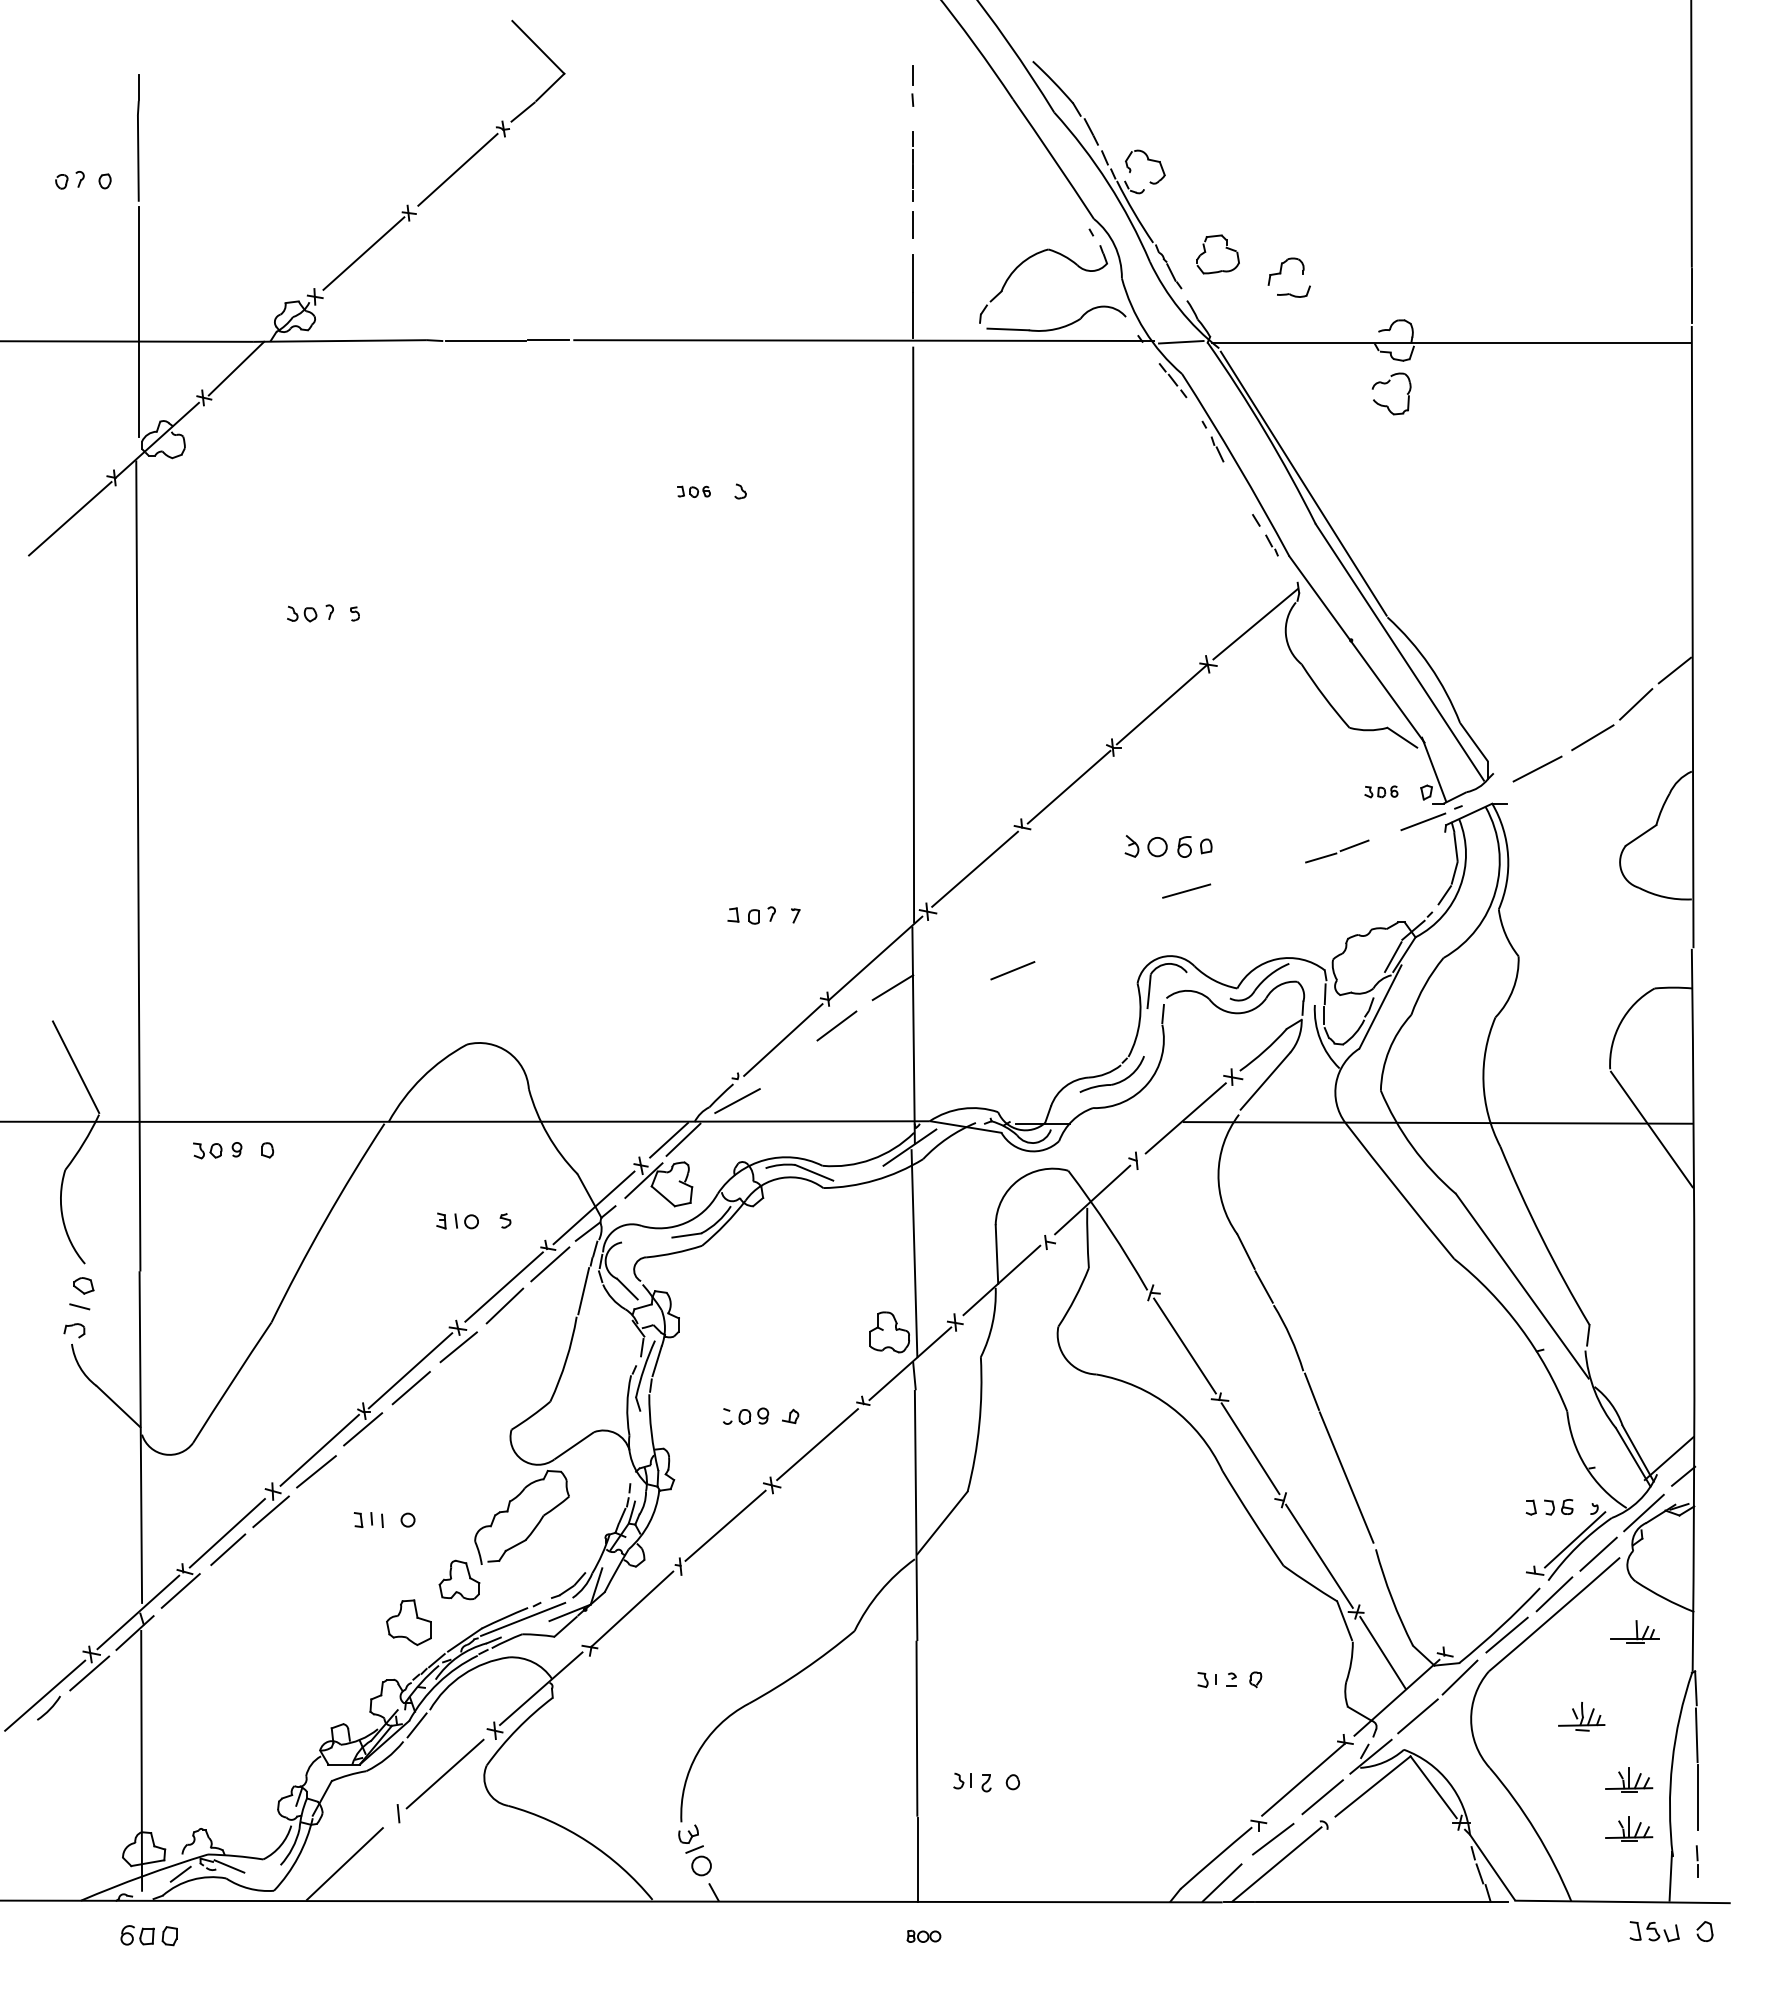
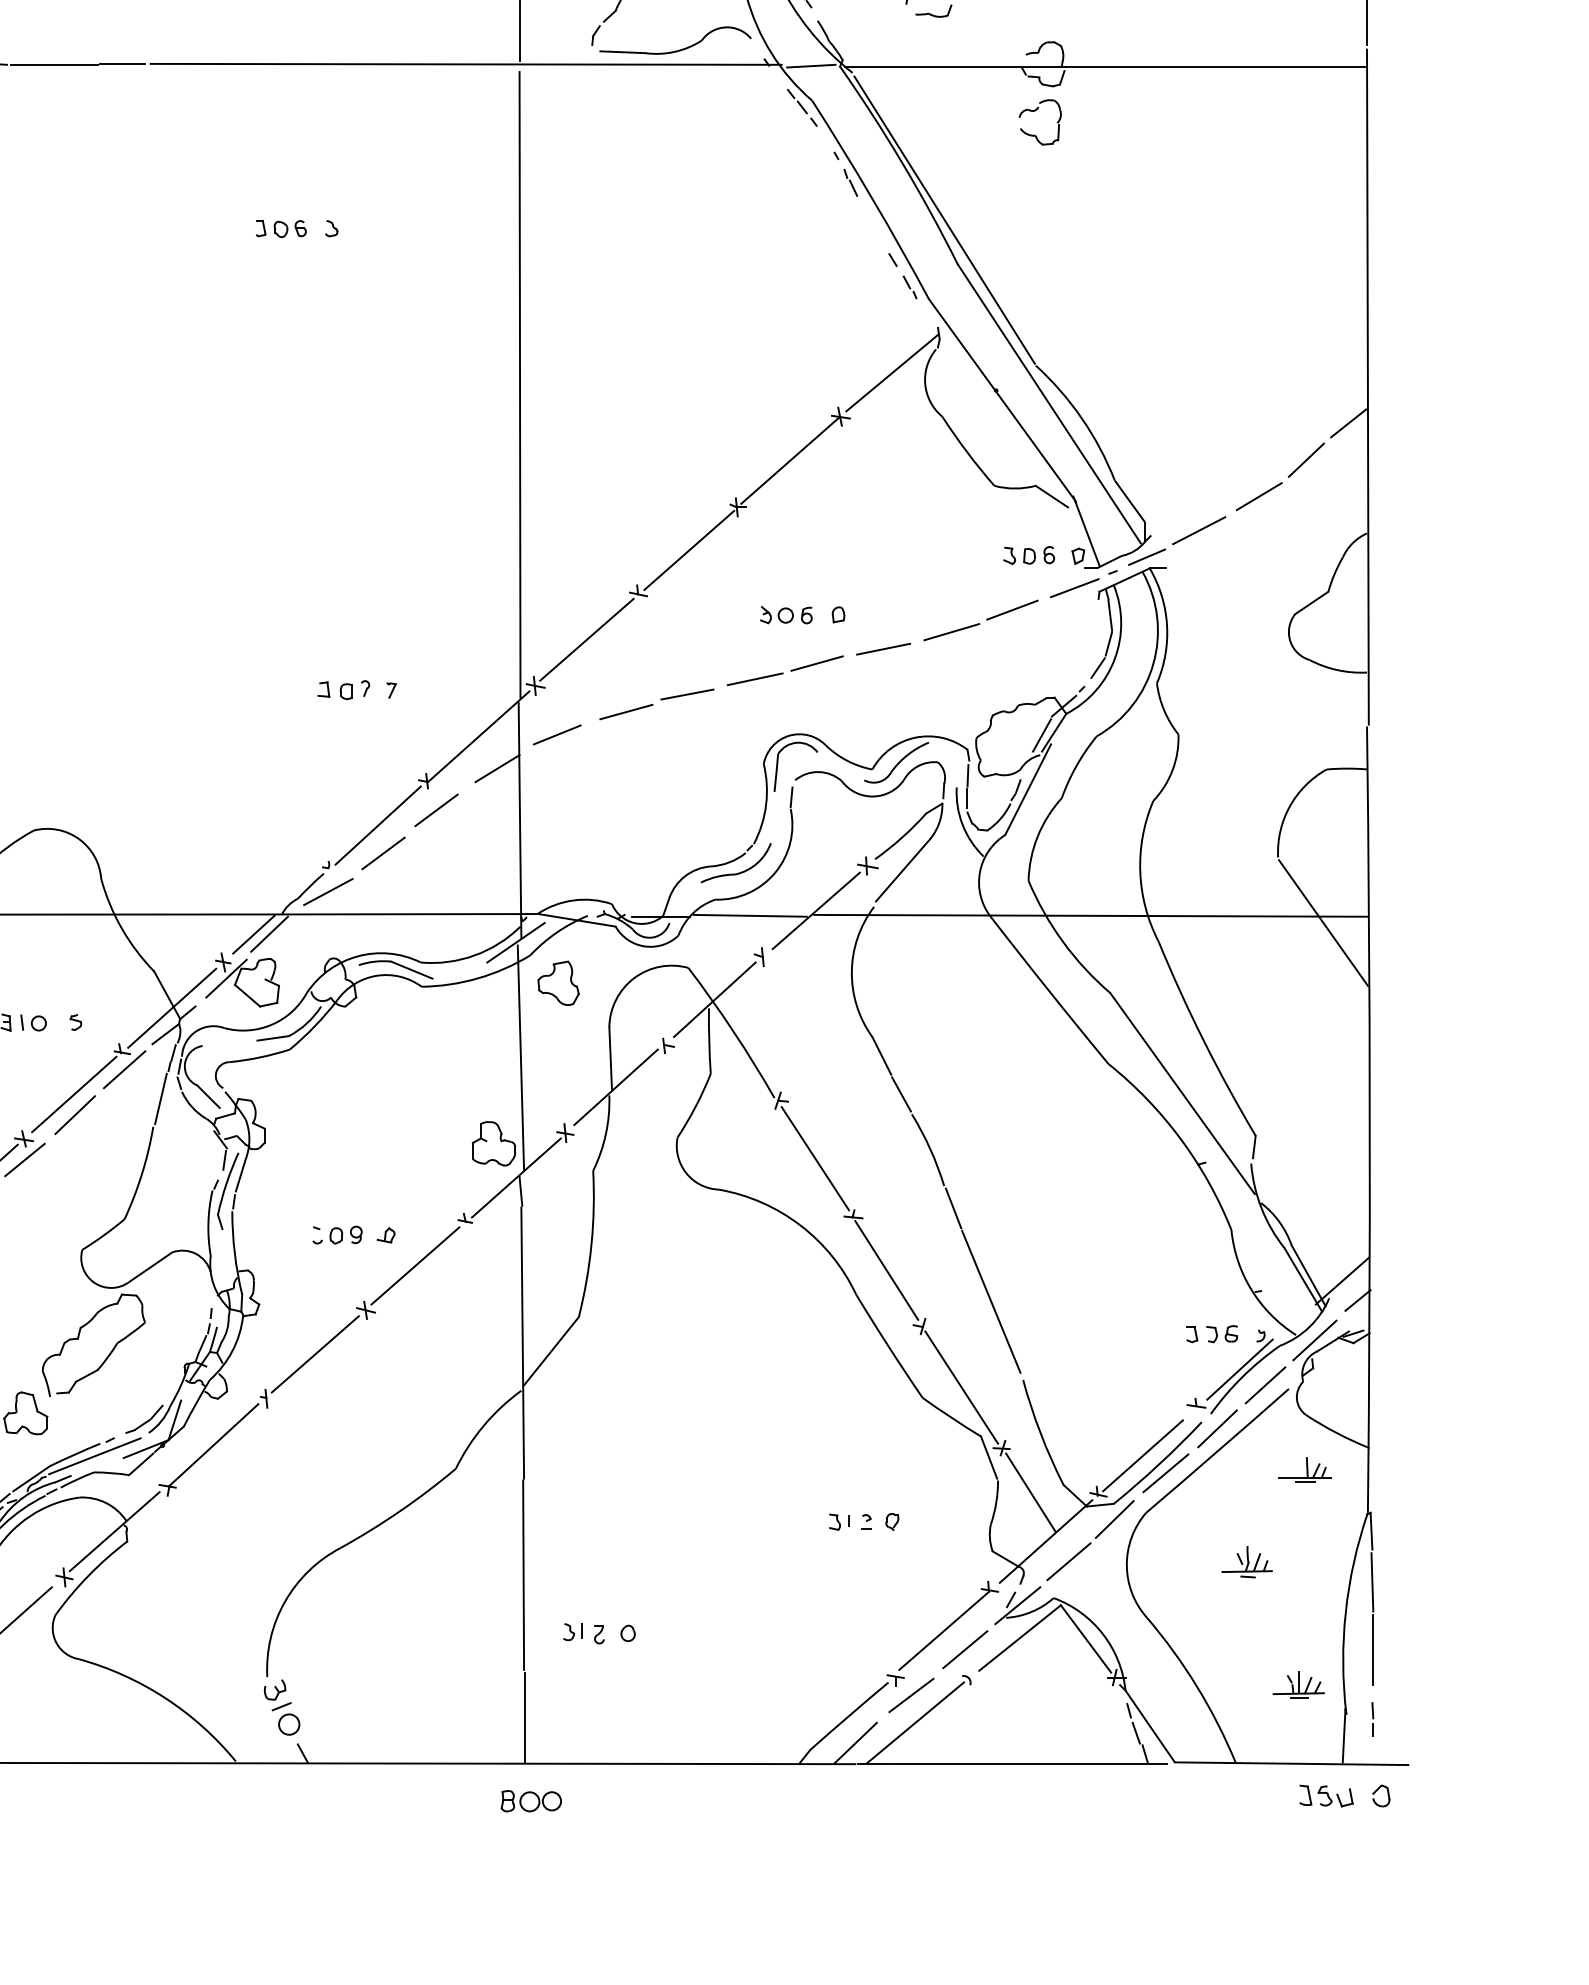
part: (693, 491) -> (280, 228), size x1.43
part: (1381, 791) -> (1029, 555), size x1.43
line: (1489, 793) -> (1146, 557), added
part: (1158, 846) -> (786, 614), size x0.71
part: (1337, 851) -> (981, 620), size x1.67
line: (1247, 877) -> (883, 648), added
line: (1129, 905) -> (754, 679), added
part: (1039, 928) -> (657, 704), added
line: (1012, 970) -> (556, 734), moved
line: (787, 1065) -> (382, 853), added
line: (1125, 1122) -> (750, 915), added
part: (948, 1184) -> (557, 982), added
line: (1485, 1618) -> (1142, 1455), added
part: (1629, 1779) -> (1299, 1630), removed
part: (923, 1936) -> (530, 1801), size x1.67

